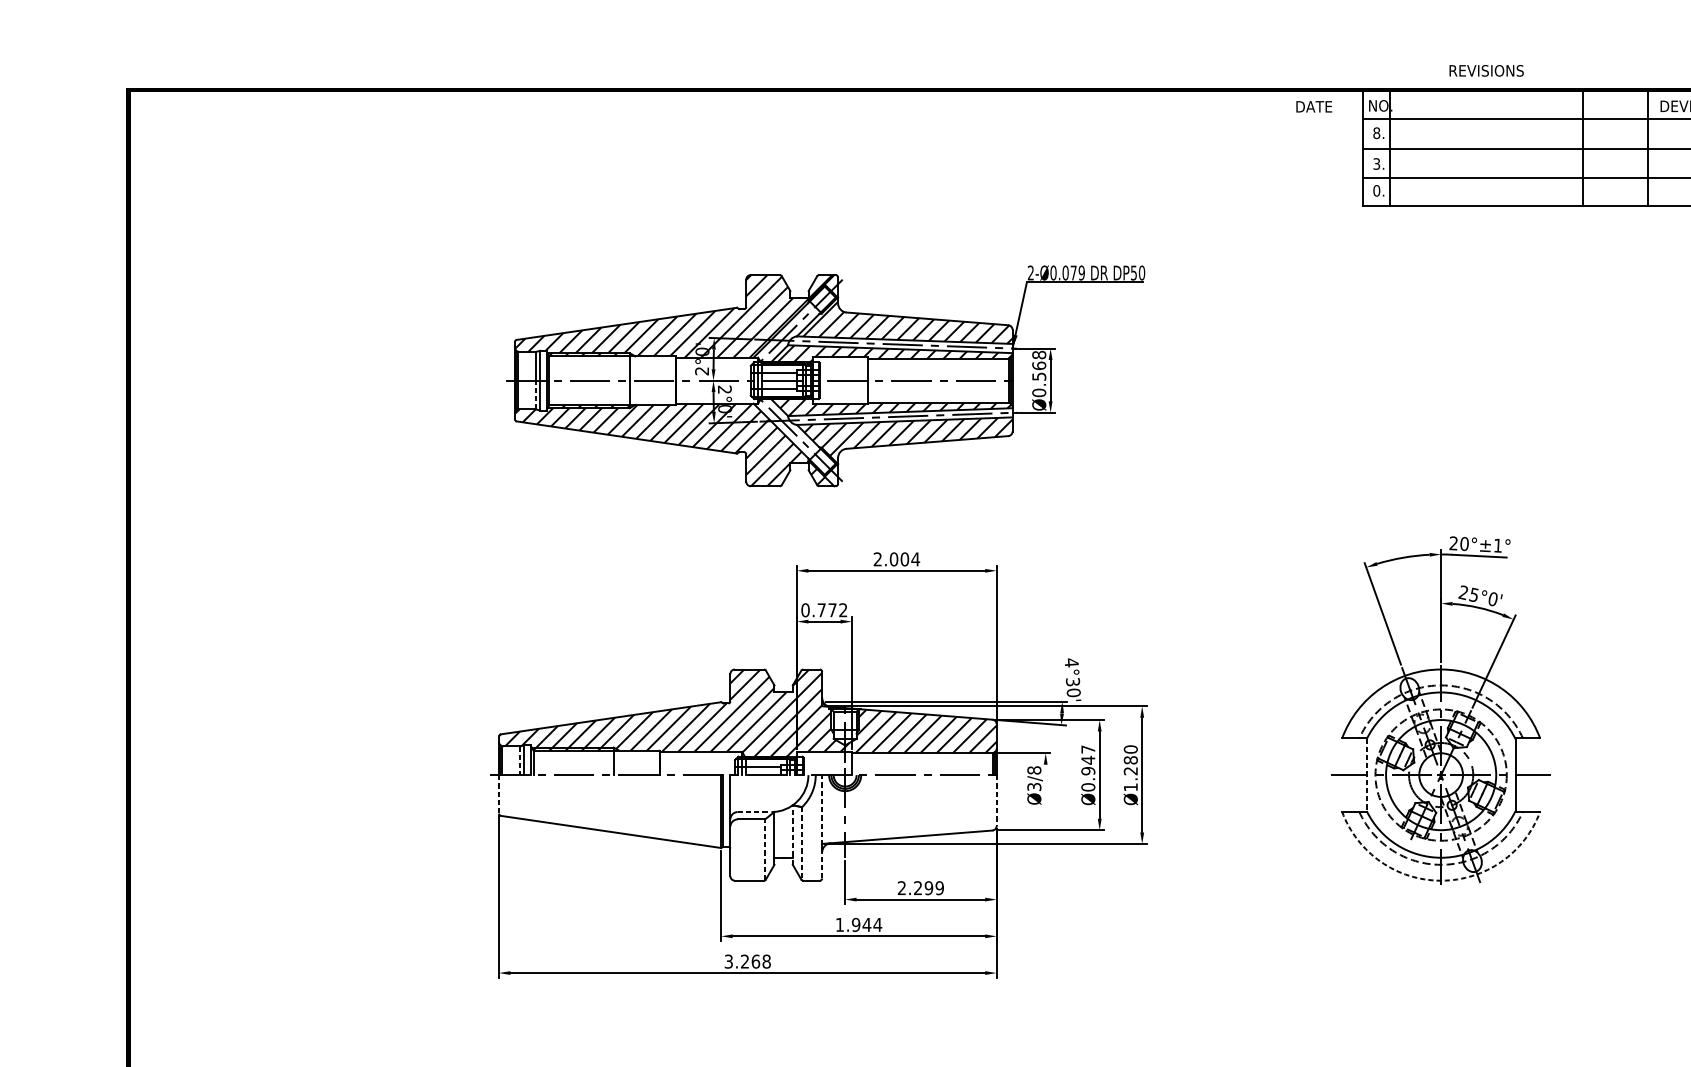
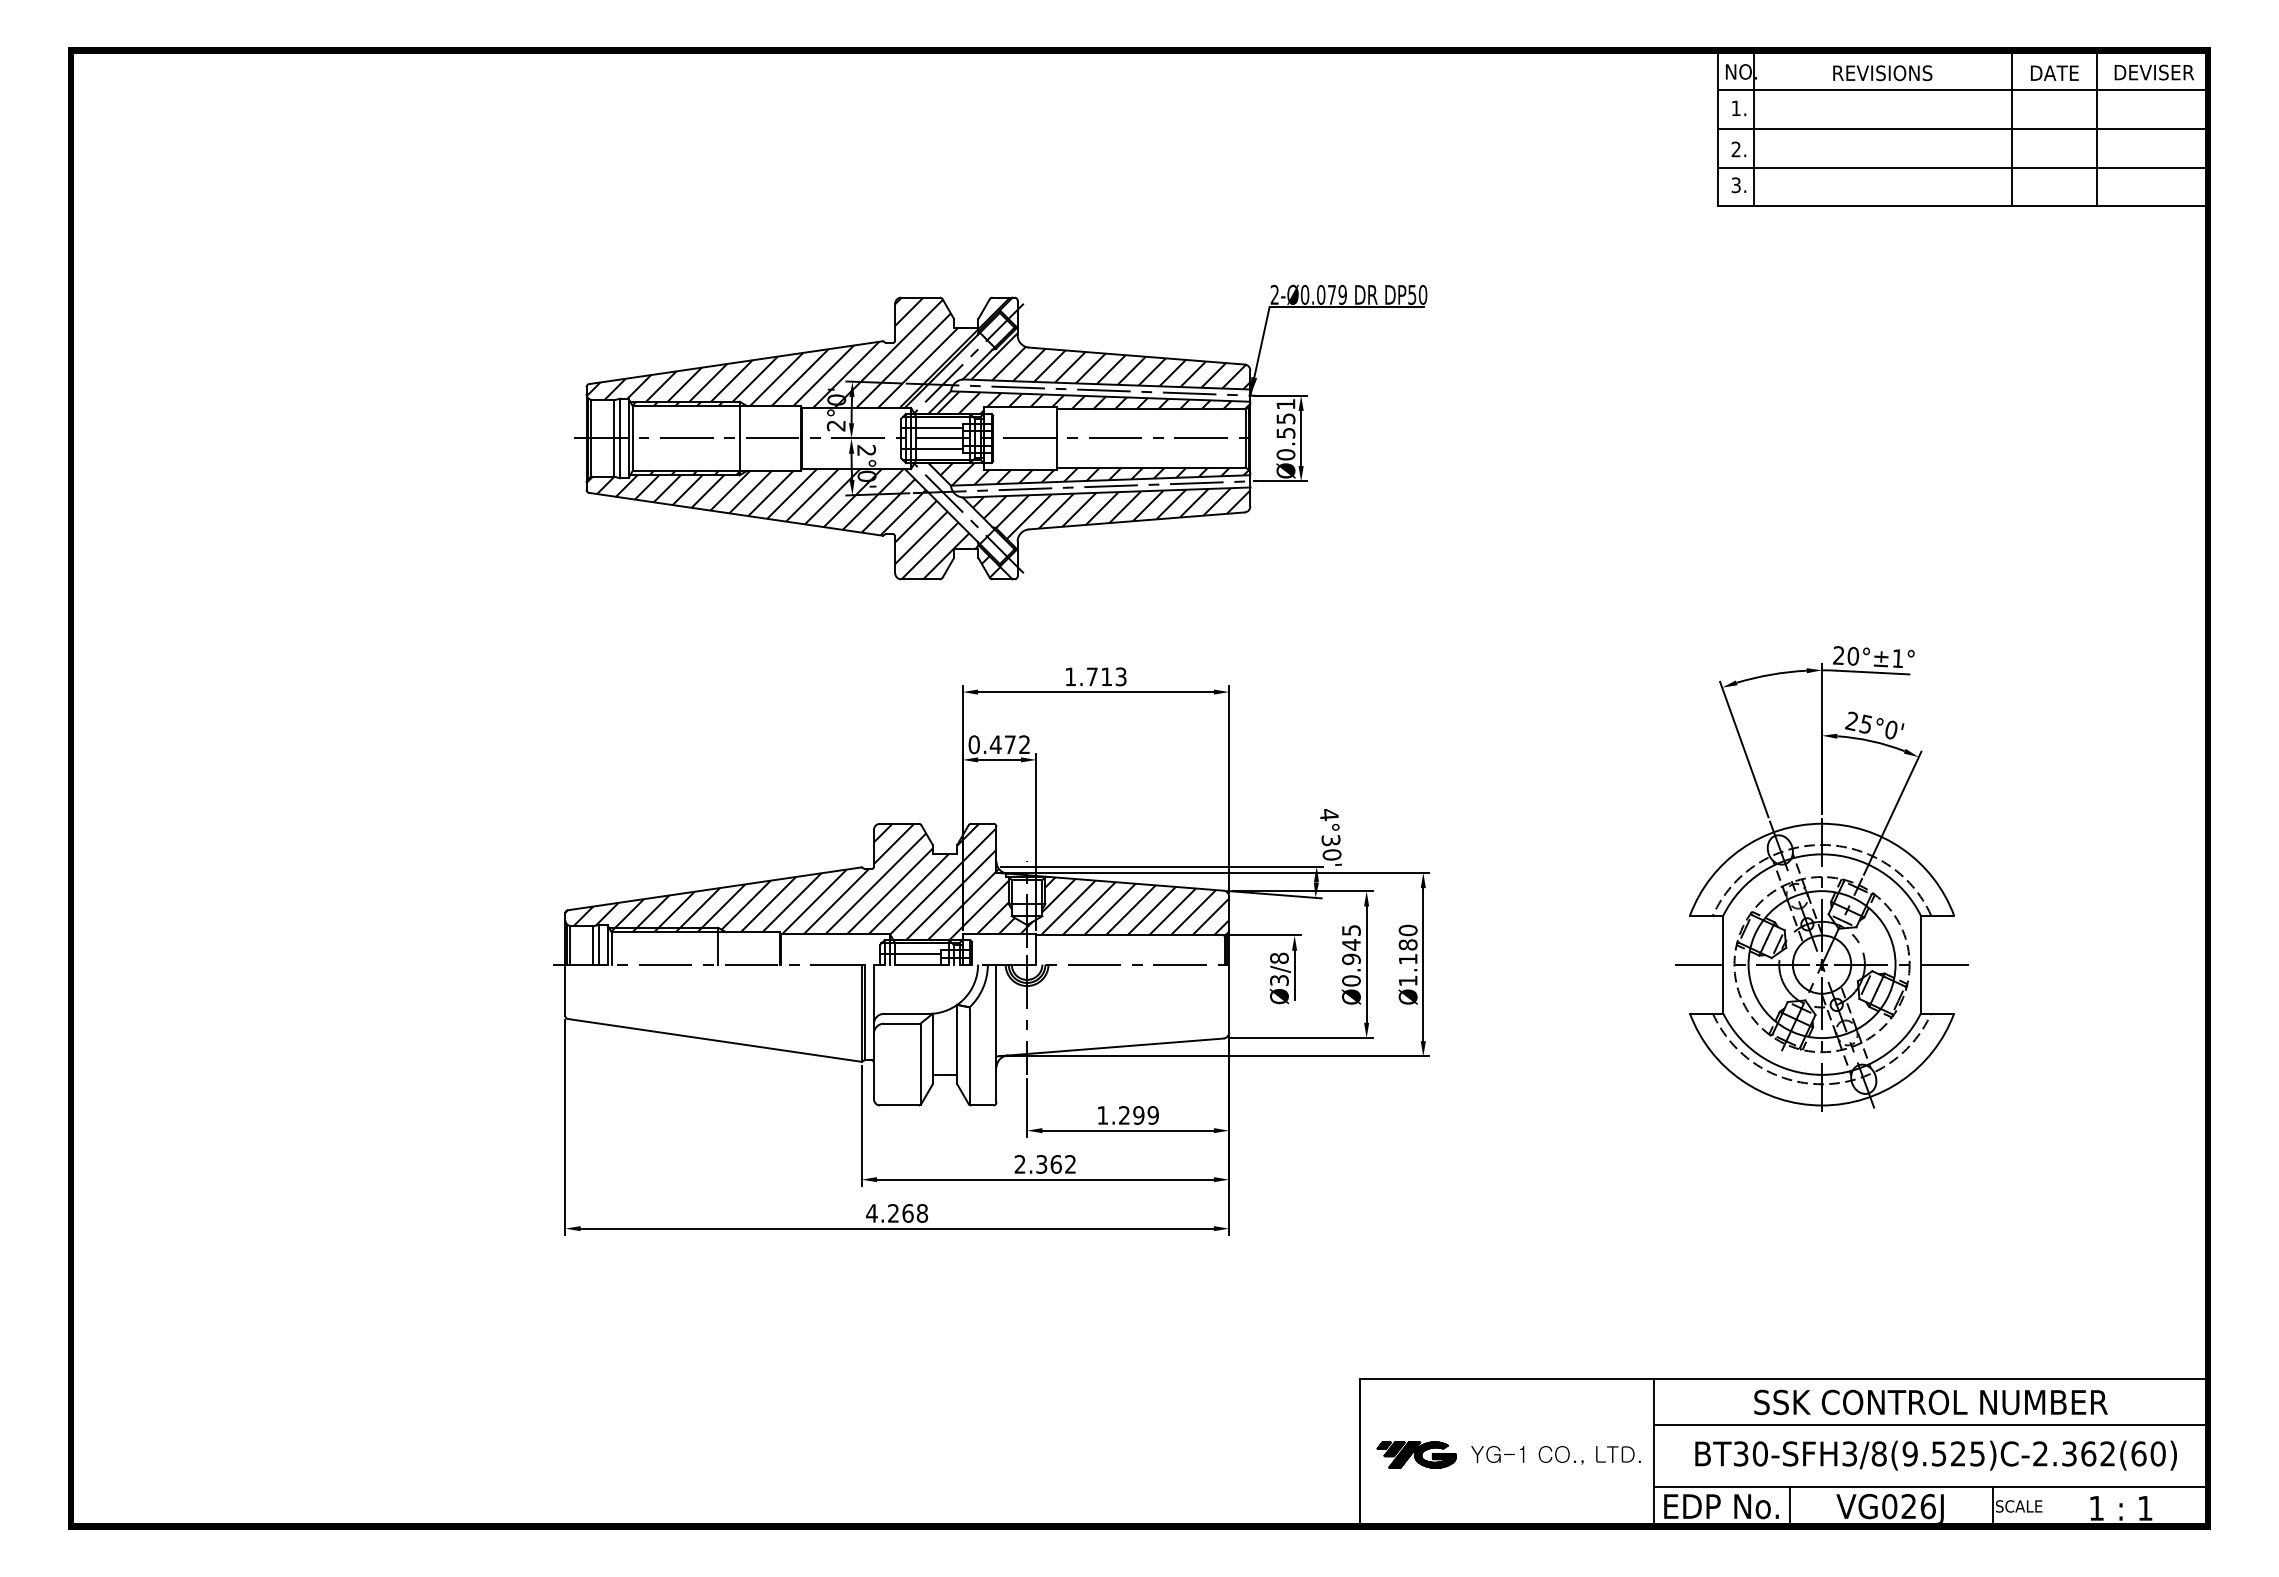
text: (1486, 71) -> (1882, 73), moved
text: (1314, 106) -> (2054, 72), moved
text: (1376, 133) -> (1735, 108), 8. -> 1.
text: (1376, 164) -> (1735, 149), 3. -> 2.
text: (1376, 191) -> (1735, 185), 0. -> 3.
text: (1038, 360) -> (1285, 411), Ø0.568 -> Ø0.551
line: (535, 394) -> (614, 457), dashed -> solid
text: (897, 559) -> (1096, 676), 2.004 -> 1.713
text: (821, 610) -> (995, 744), 0.772 -> 0.472
text: (1088, 749) -> (1351, 930), Ø0.947 -> Ø0.945
line: (520, 760) -> (593, 945), dashed -> solid
text: (1130, 771) -> (1407, 959), Ø1.280 -> Ø1.180
line: (1366, 775) -> (1722, 964), dashed -> solid
line: (1045, 783) -> (1294, 975), added
line: (499, 794) -> (565, 990), dashed -> solid
line: (996, 800) -> (1229, 998), dashed -> solid
line: (754, 811) -> (906, 1013), dashed -> solid
line: (822, 826) -> (996, 1033), dashed -> solid
line: (792, 834) -> (957, 1044), dashed -> solid
line: (801, 843) -> (969, 1056), dashed -> solid
line: (765, 849) -> (920, 1064), dashed -> solid
arc: (1441, 880) -> (1822, 1105), dashed -> solid
text: (901, 888) -> (1102, 1115), 2.299 -> 1.299
text: (858, 924) -> (1045, 1164), 1.944 -> 2.362
text: (728, 961) -> (871, 1213), 3.268 -> 4.268

